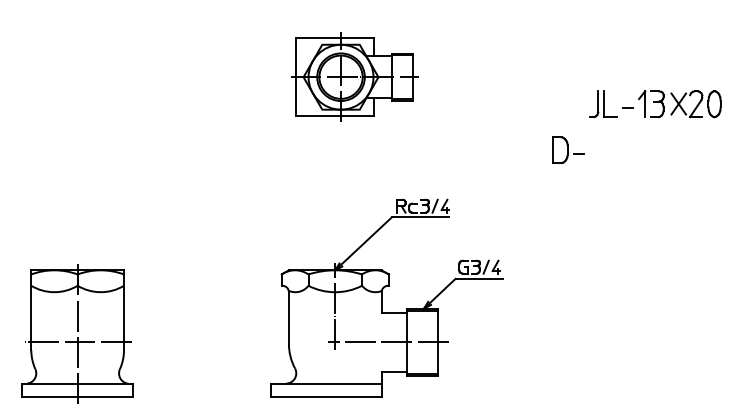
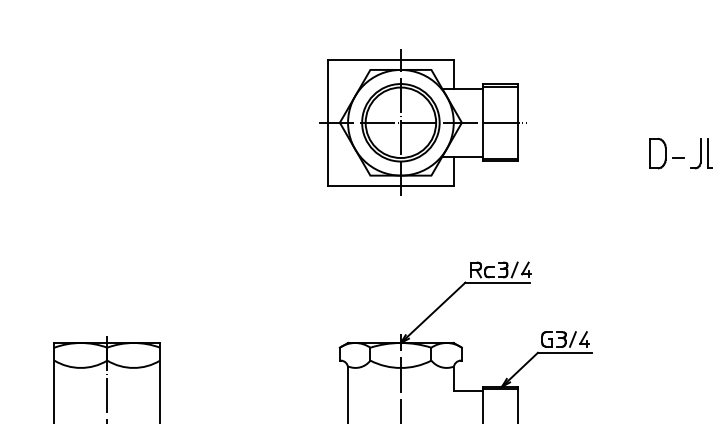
part: (354, 77) -> (422, 123), size x1.43
part: (568, 149) -> (666, 152), moved

